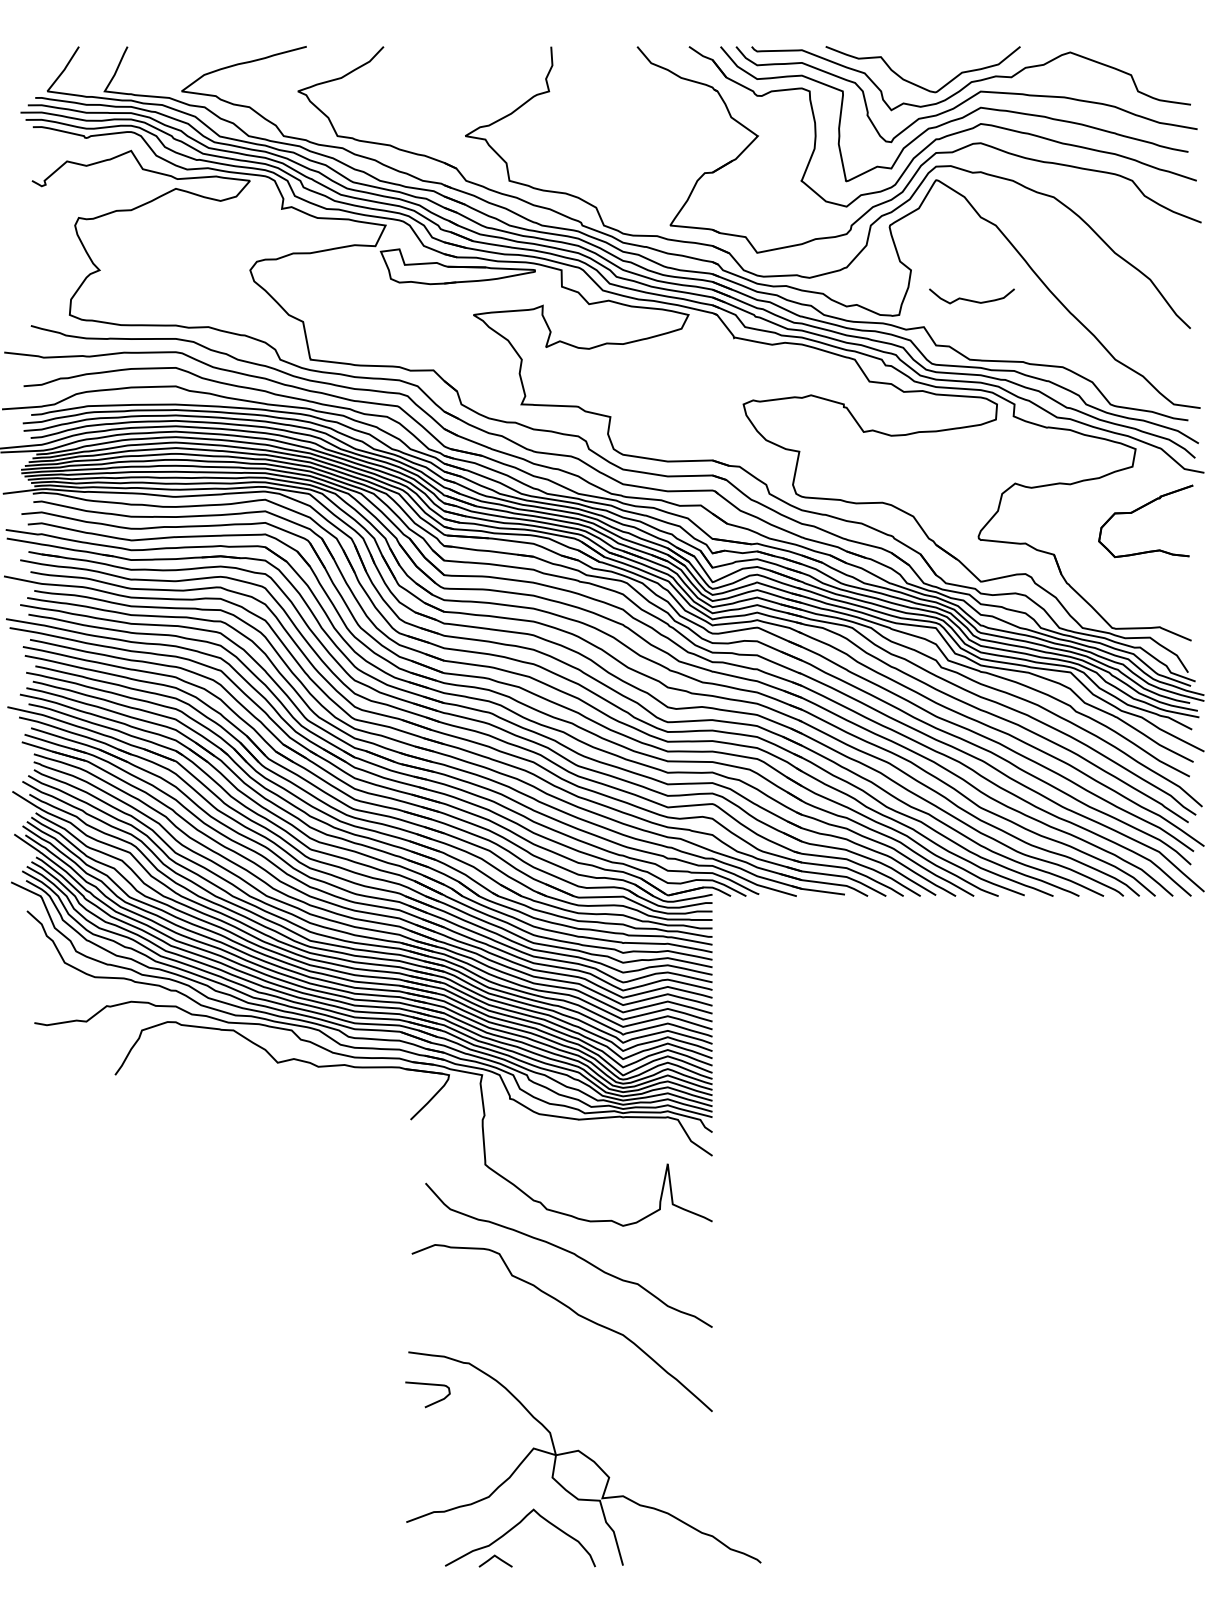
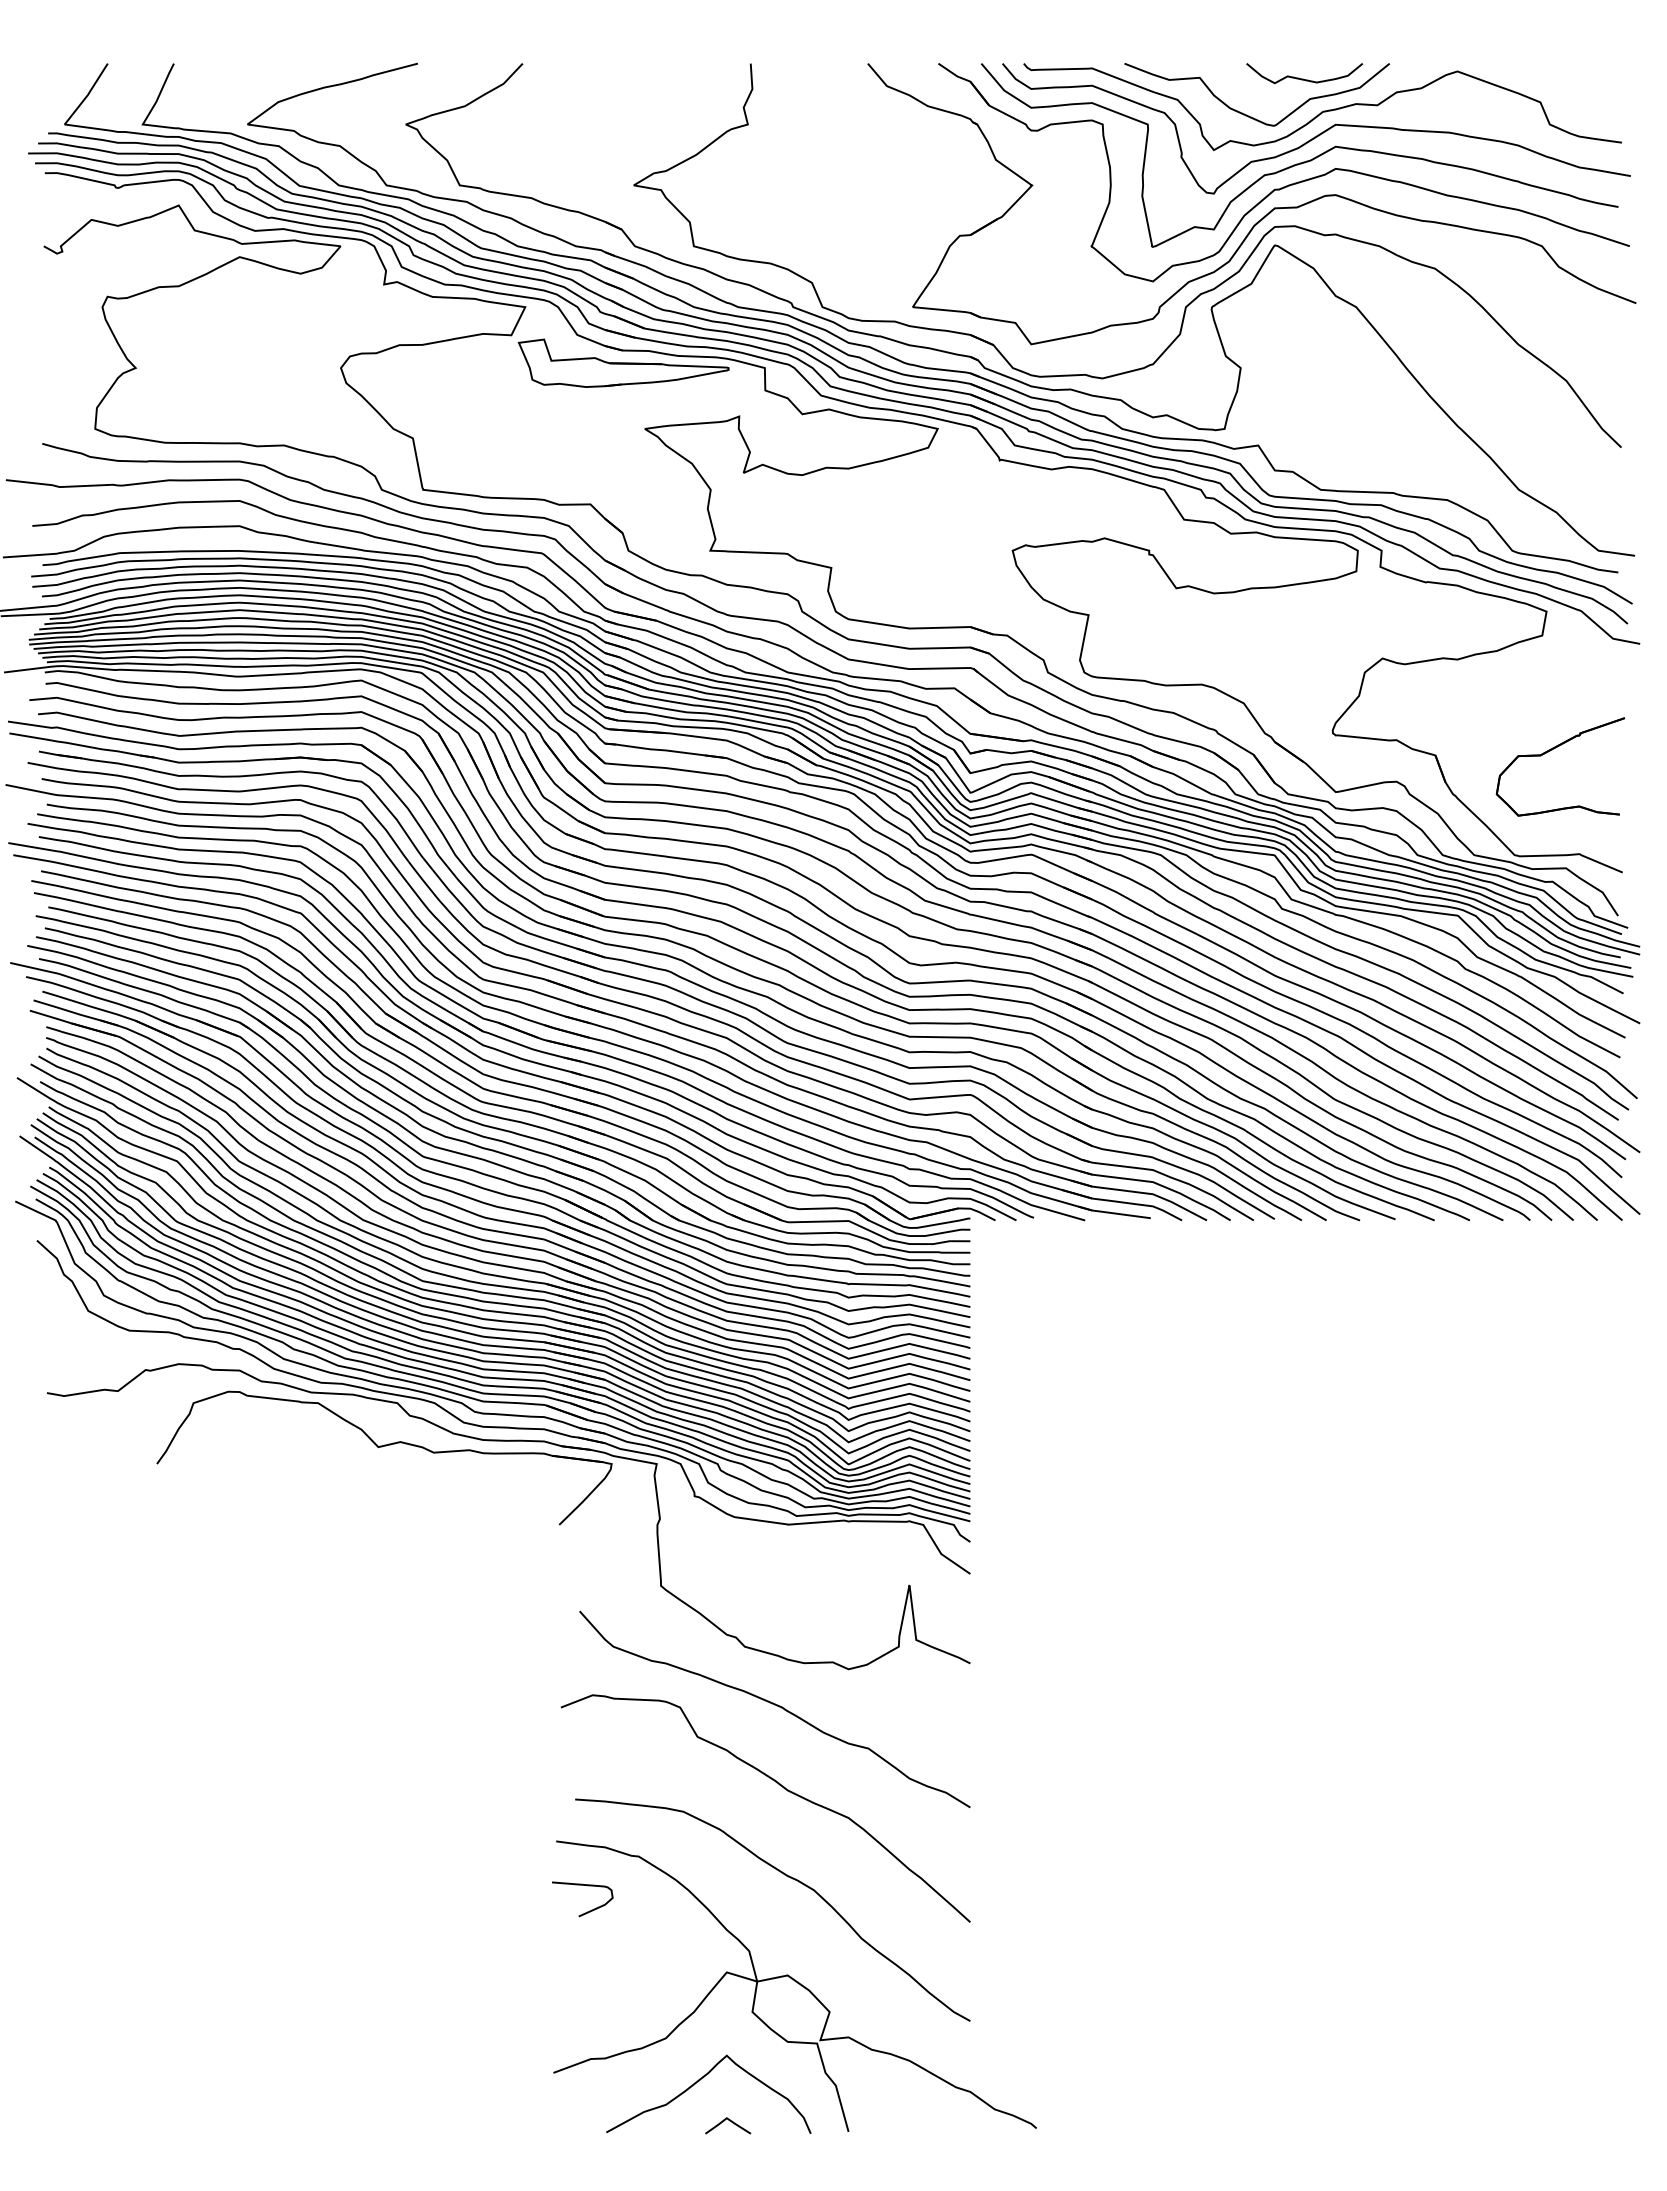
curve: (971, 299) -> (1303, 78), moved
part: (1140, 509) -> (1552, 750), moved
curve: (578, 1378) -> (788, 1877), added
line: (496, 1557) -> (729, 2121), moved

